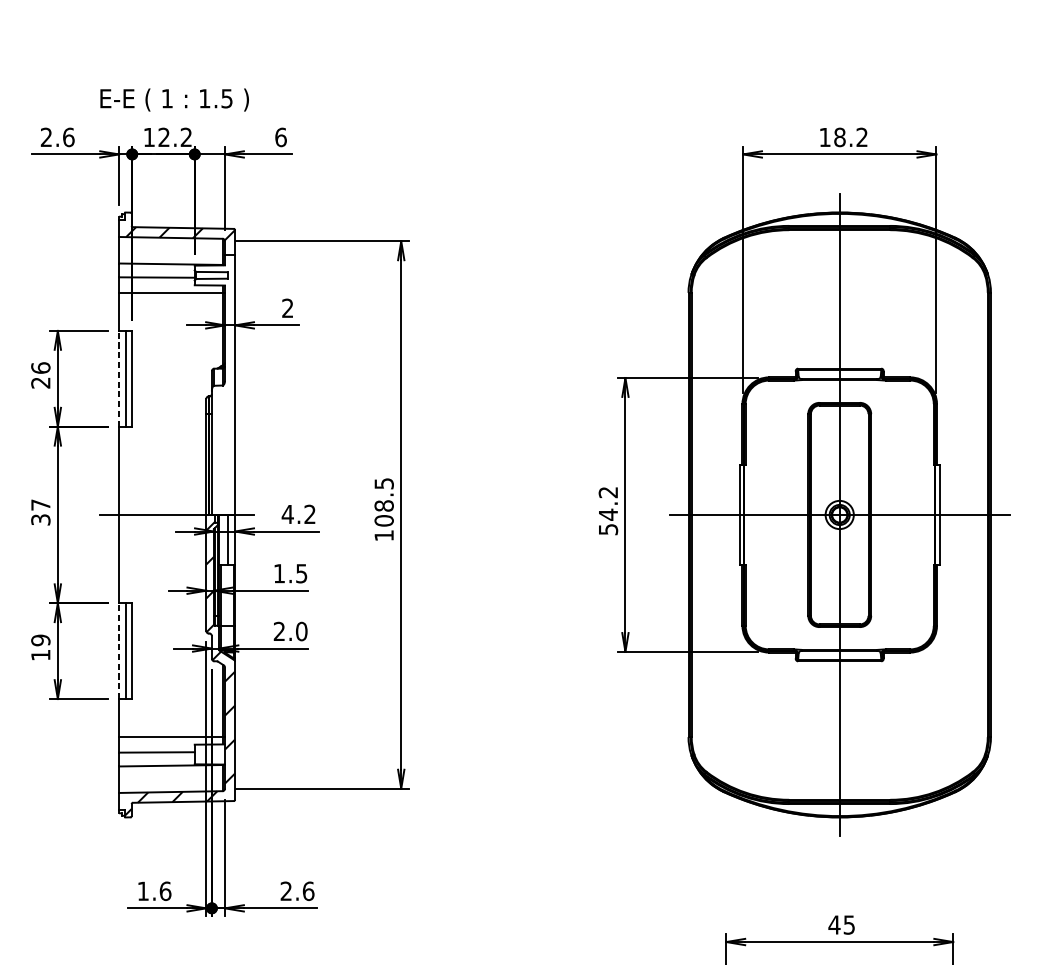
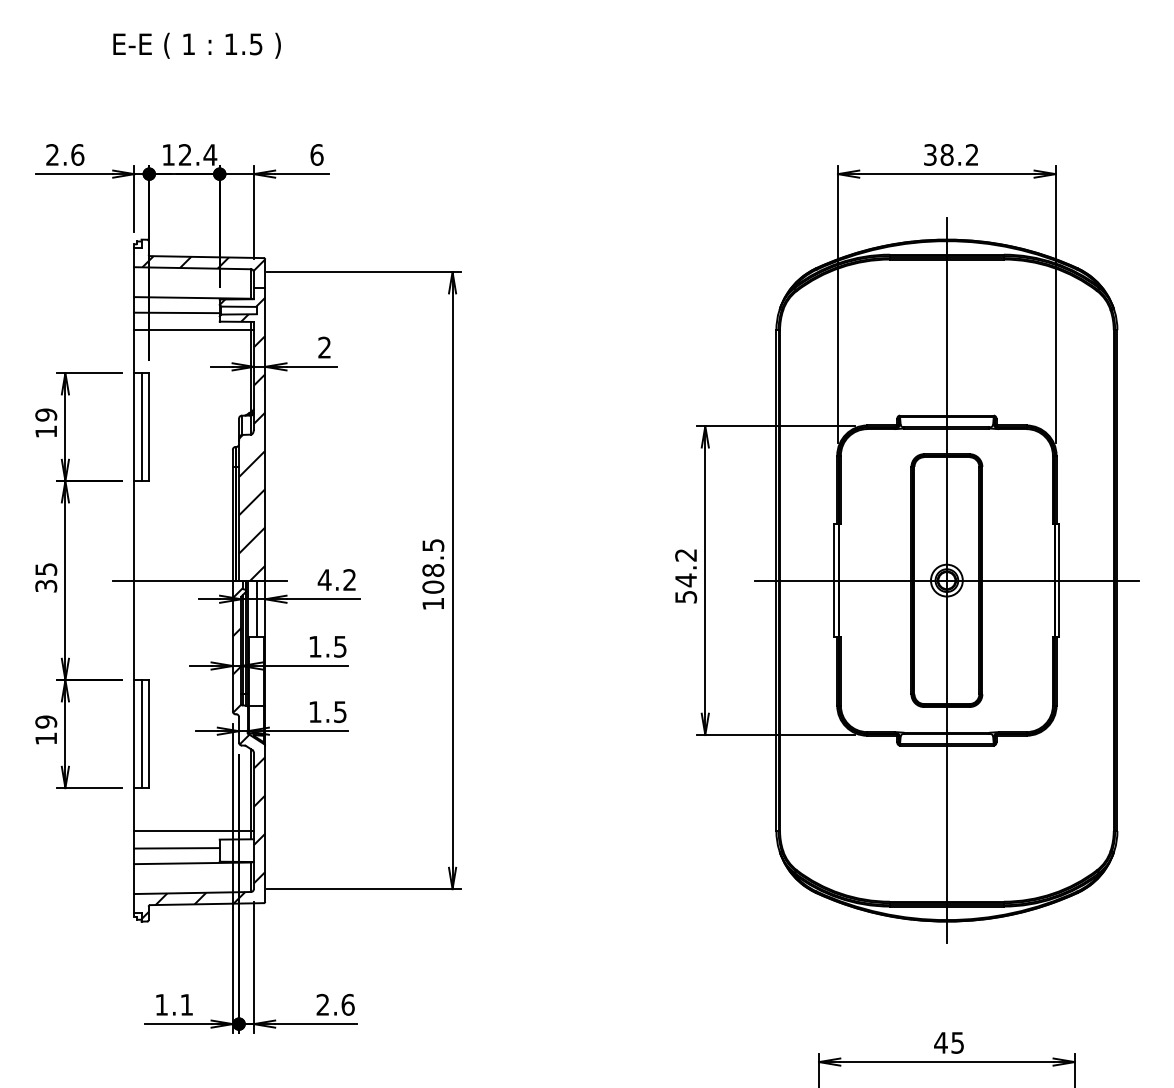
text: (174, 99) -> (196, 45), moved
text: (186, 137) -> (210, 154), 12.2 -> 12.4
text: (825, 137) -> (930, 154), 18.2 -> 38.2
text: (41, 375) -> (46, 423), 26 -> 19
line: (119, 378) -> (134, 426), dashed -> solid
hatch: (214, 388) -> (242, 438), added
text: (41, 505) -> (46, 569), 37 -> 35
text: (290, 631) -> (327, 712), 2.0 -> 1.5
line: (119, 650) -> (134, 733), dashed -> solid
text: (165, 890) -> (186, 1004), 1.6 -> 1.1

